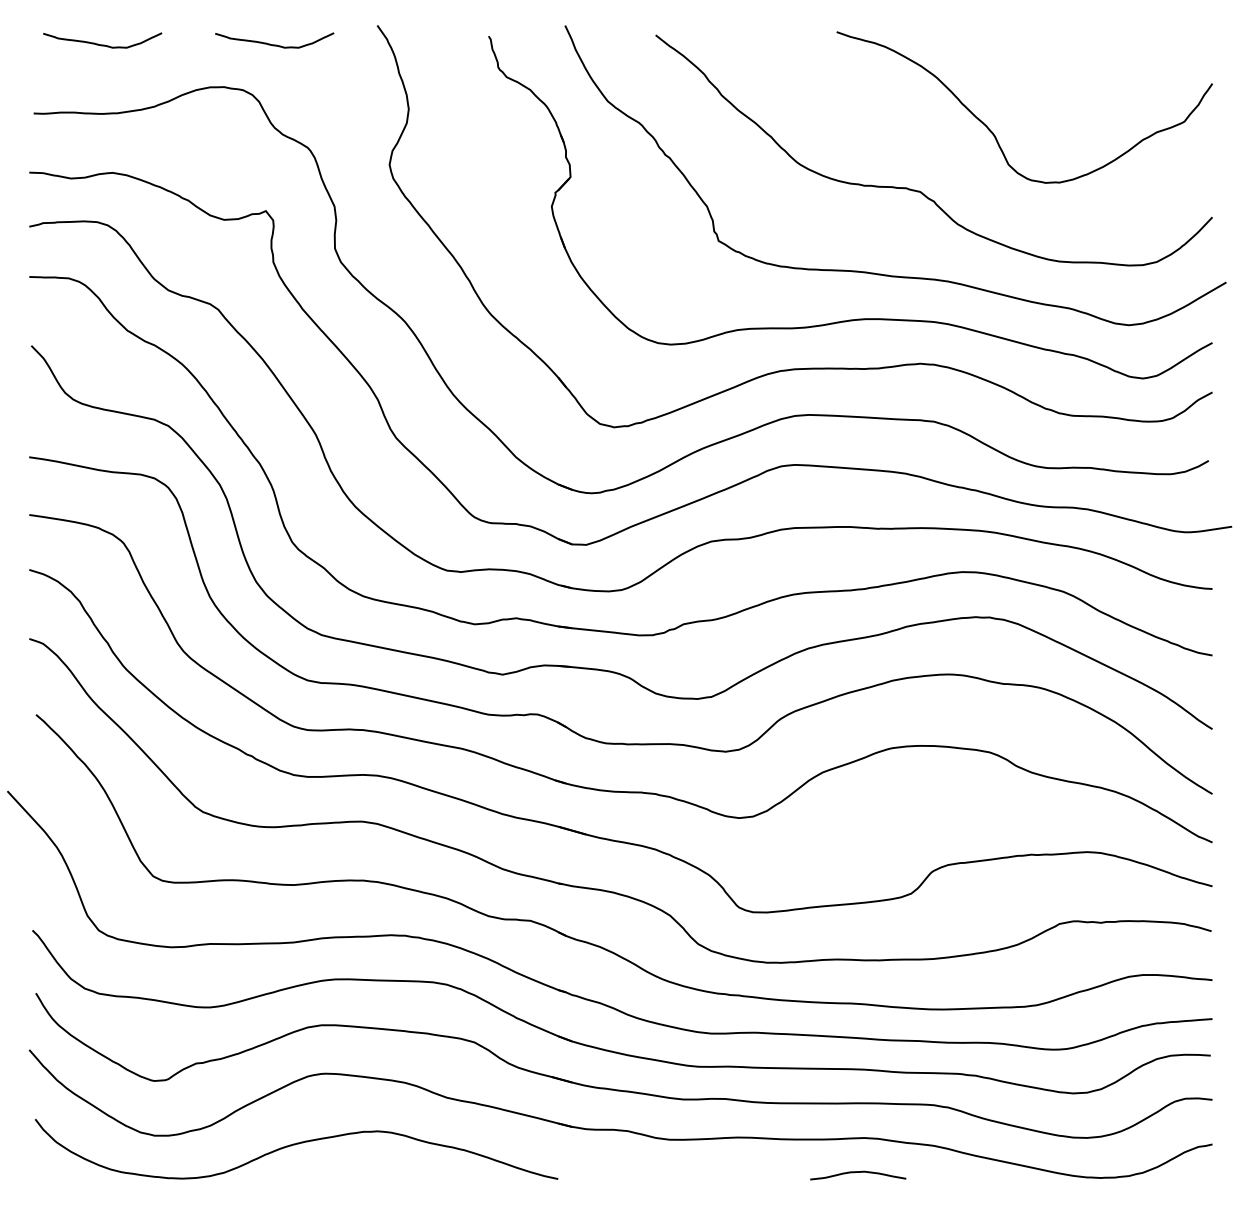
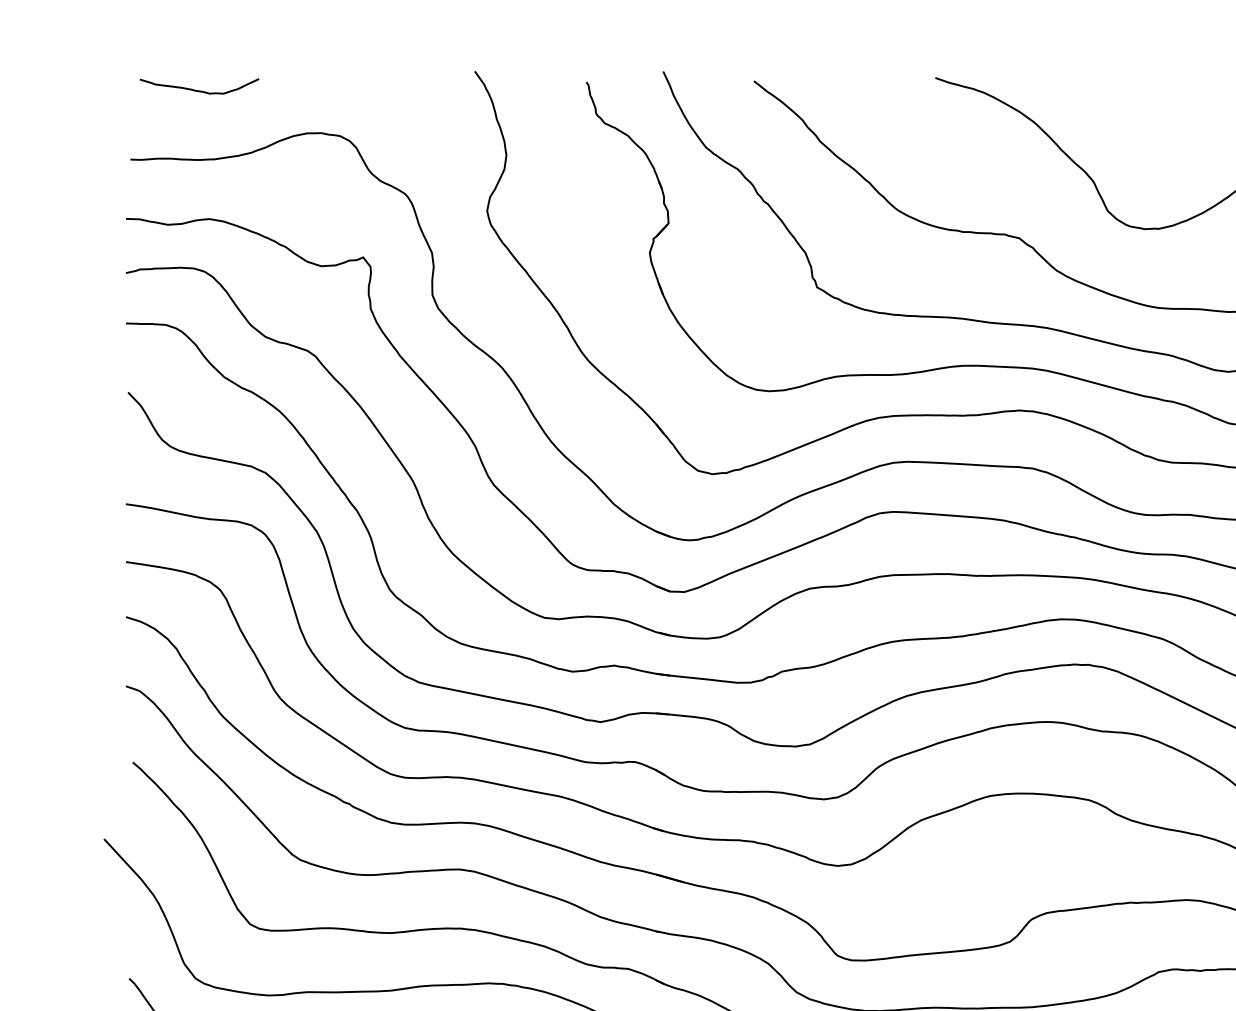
curve: (274, 44) -> (371, 90), removed

